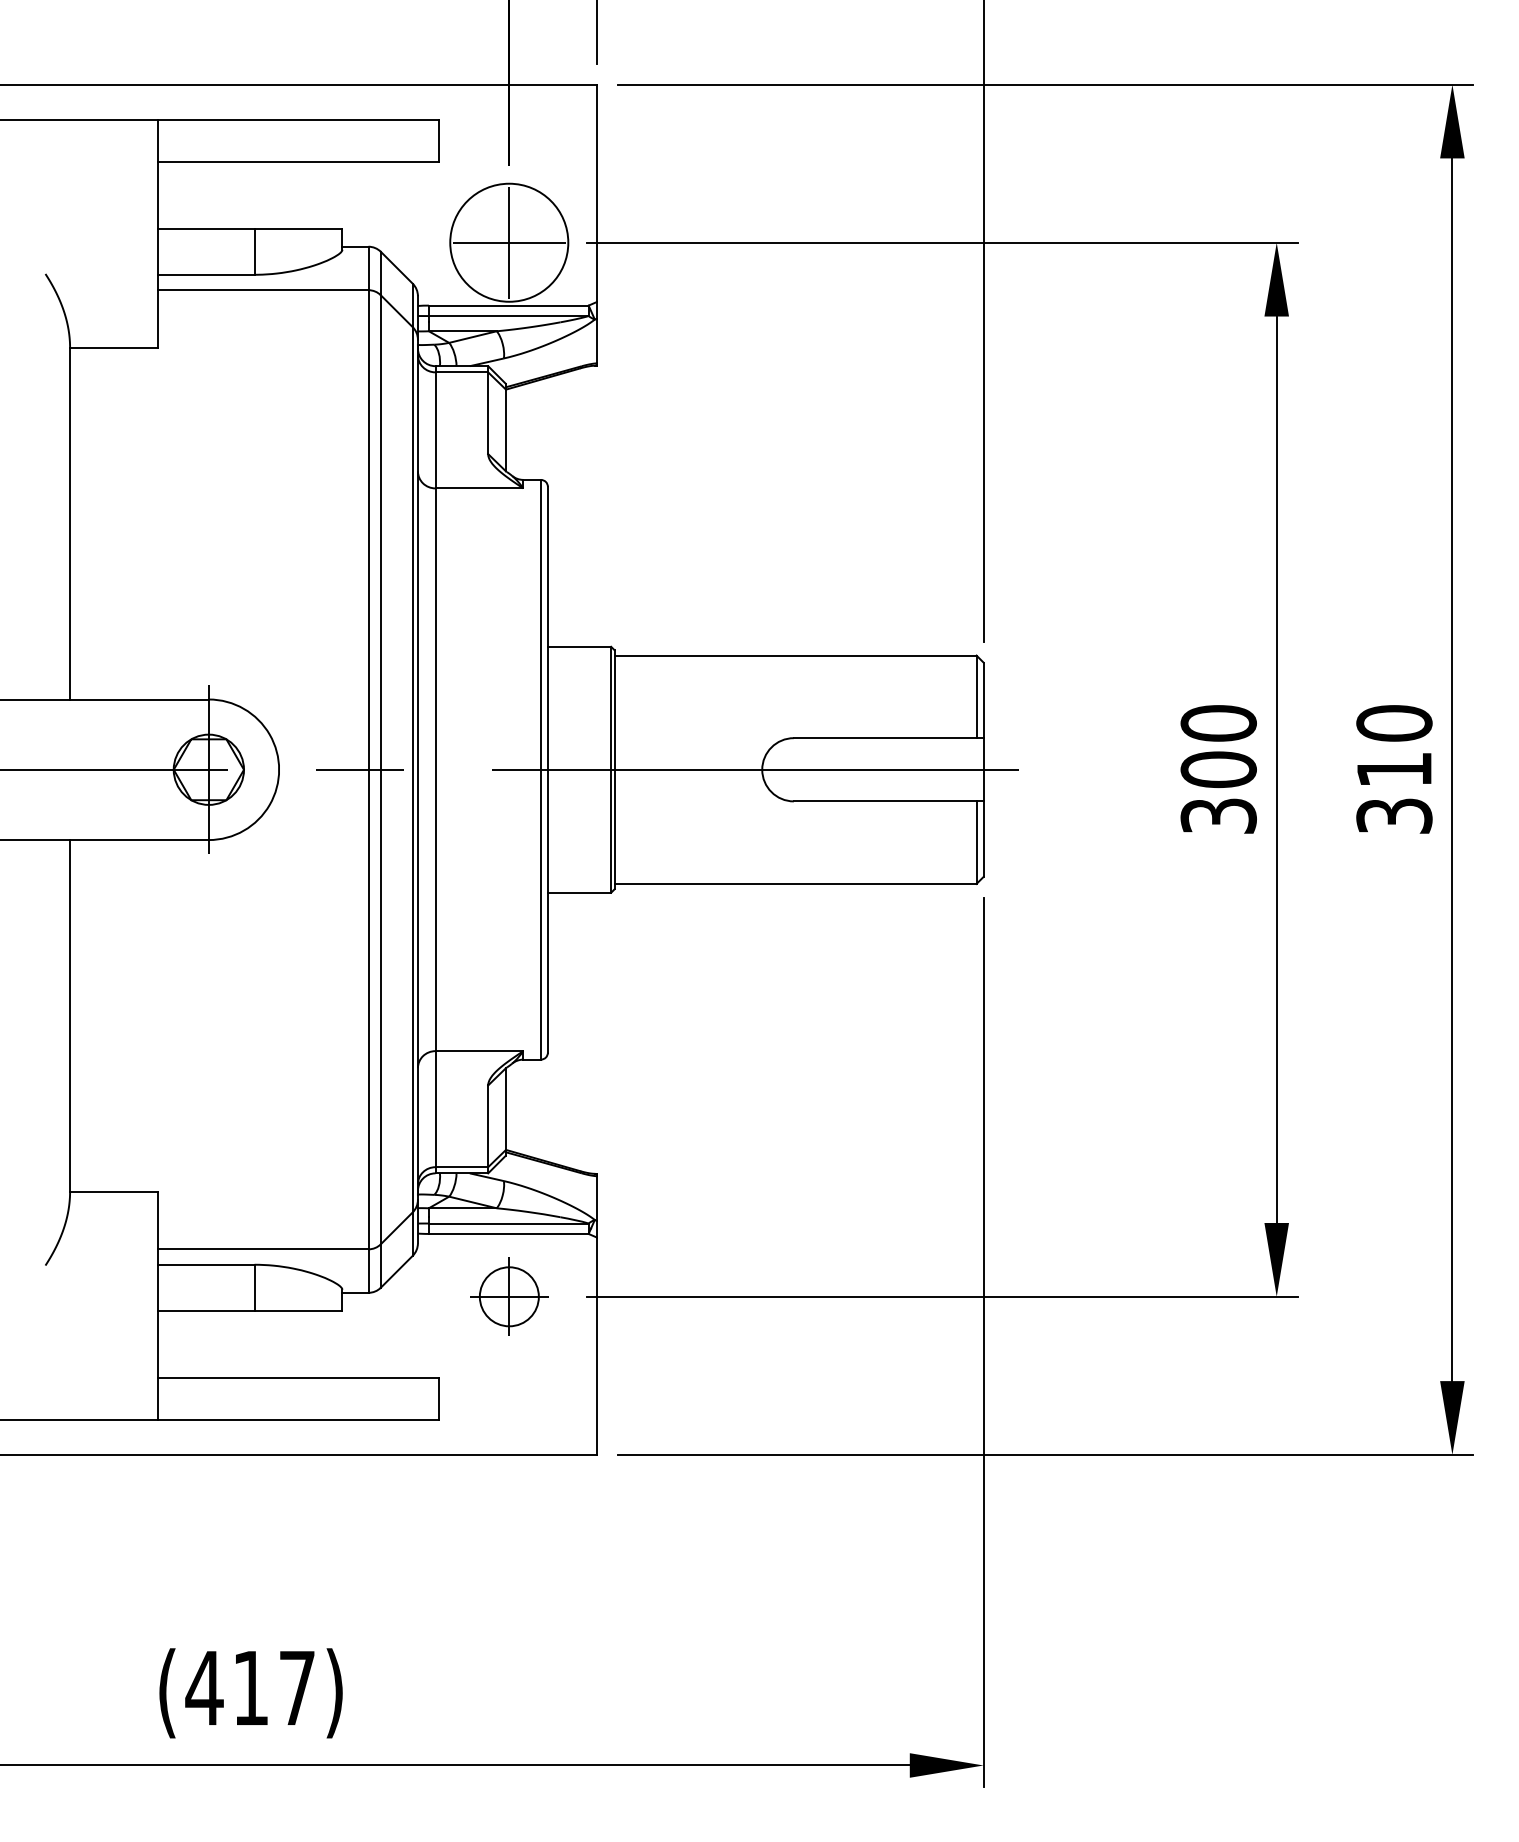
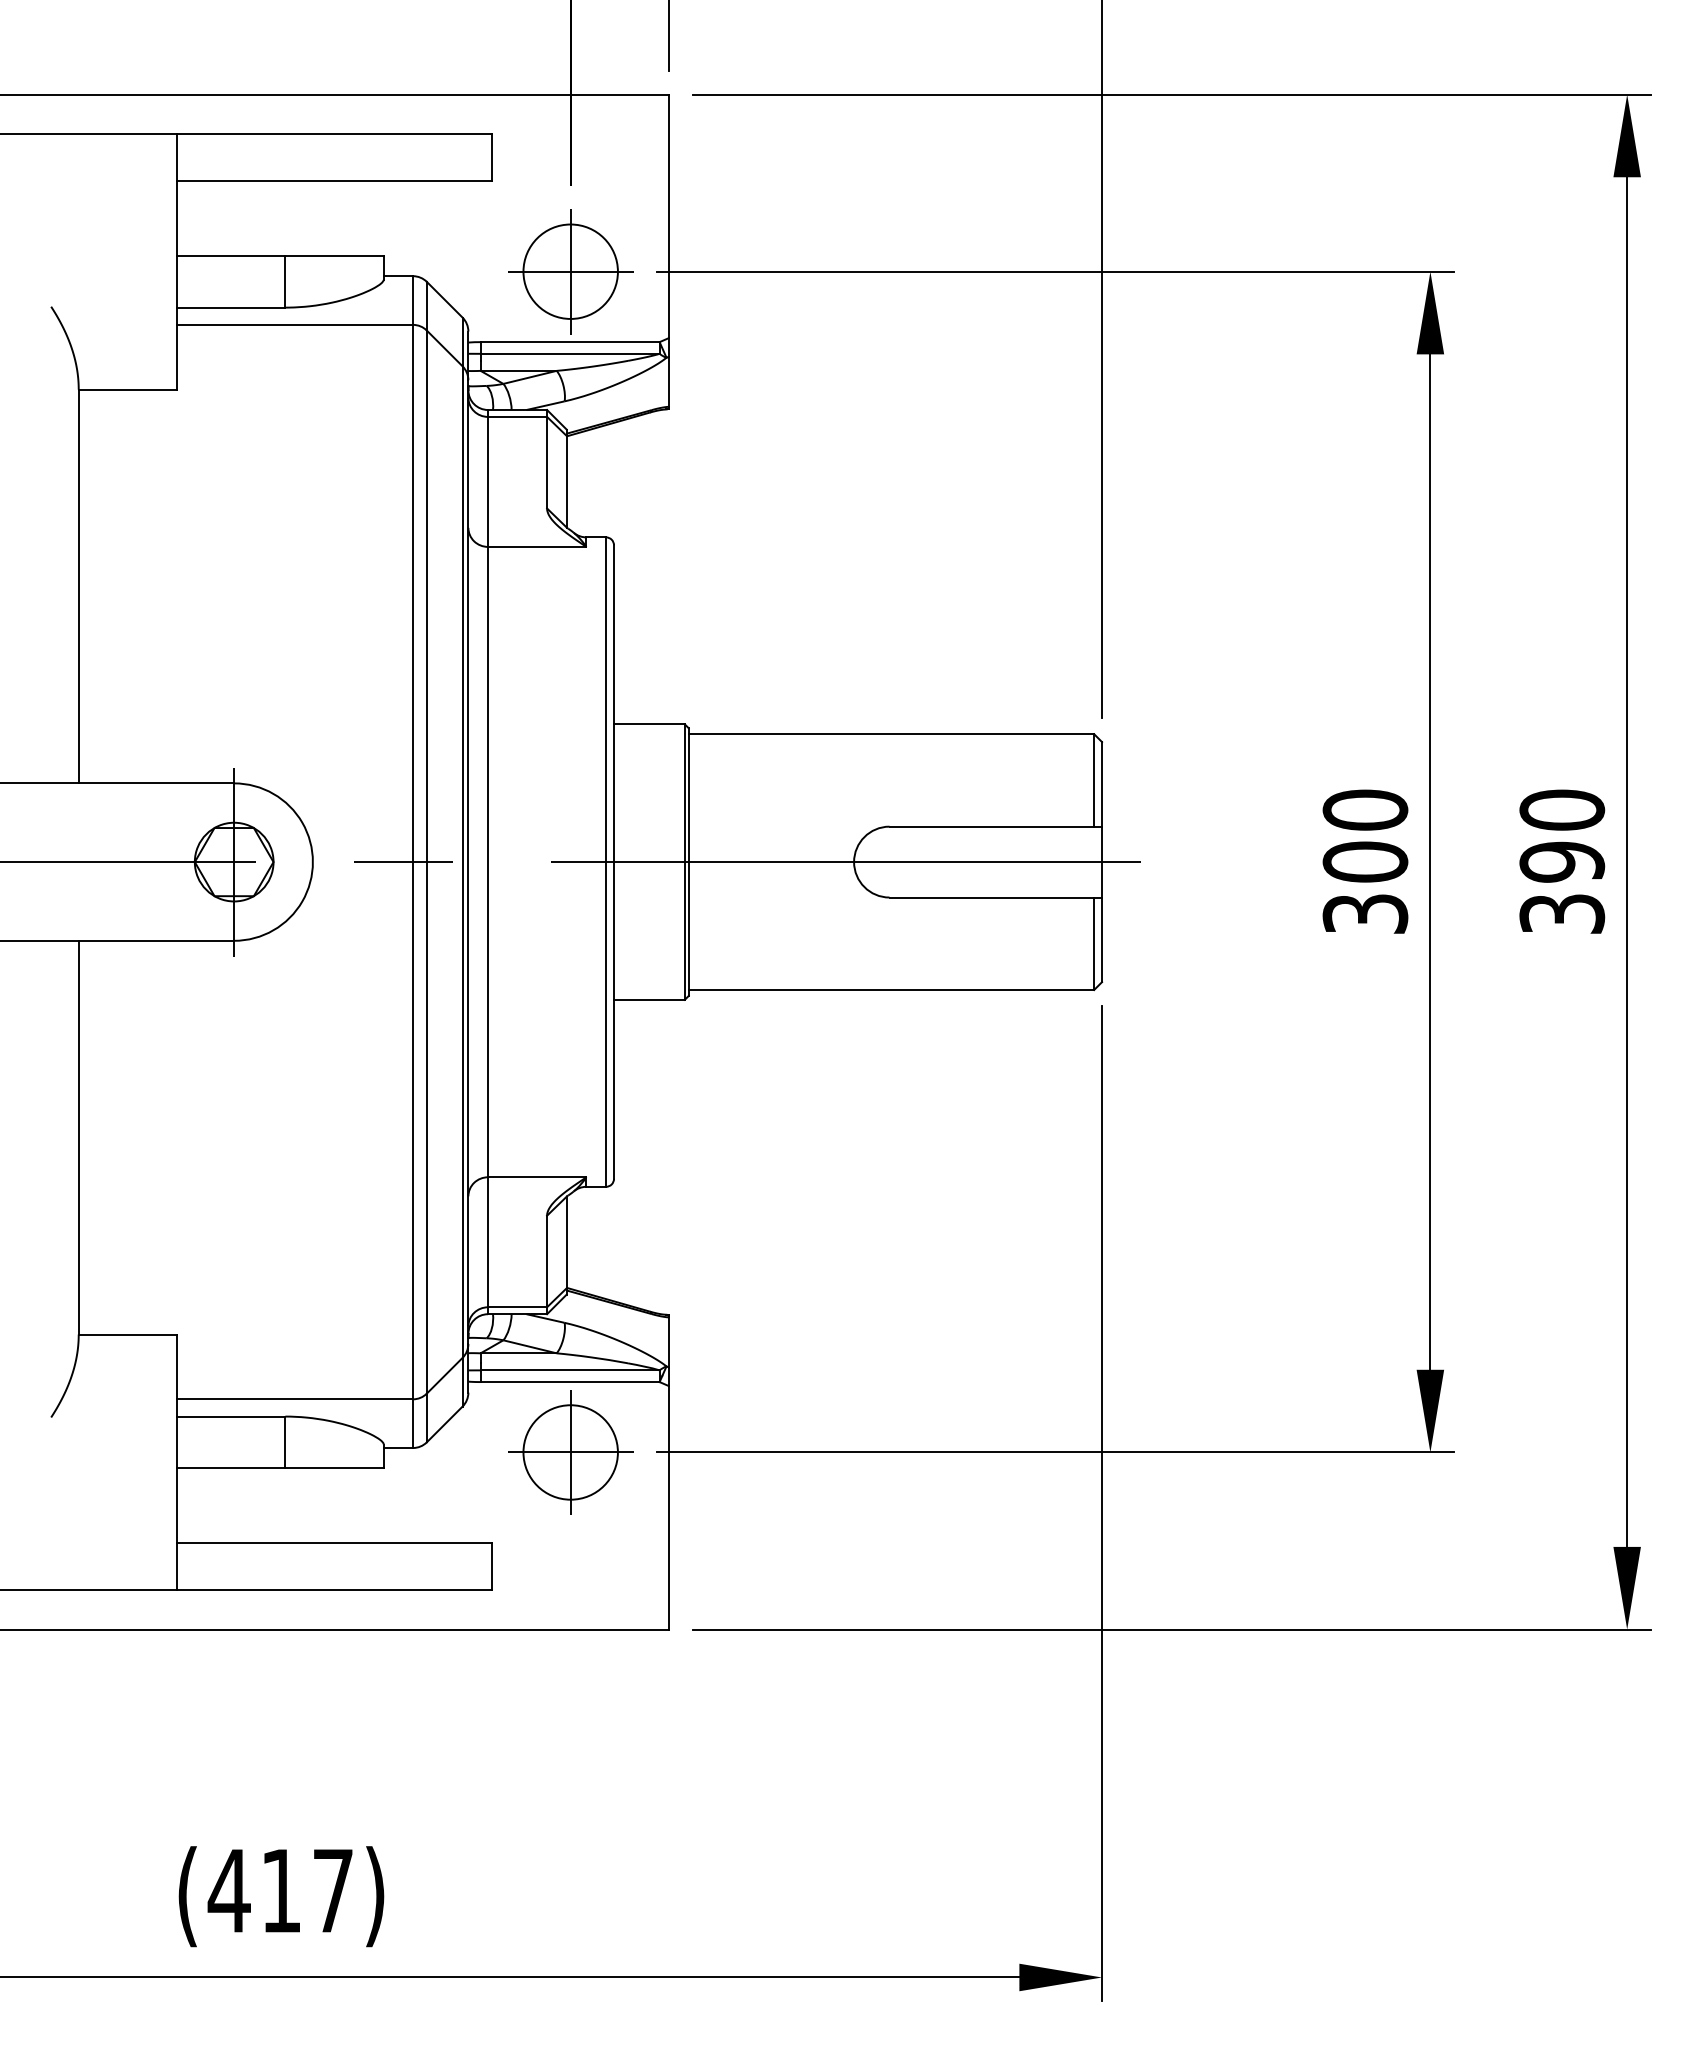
circle: (509, 242) -> (570, 271), size x0.71
text: (1394, 769) -> (1562, 861), 310 -> 390
part: (509, 1296) -> (570, 1452), size x1.43

